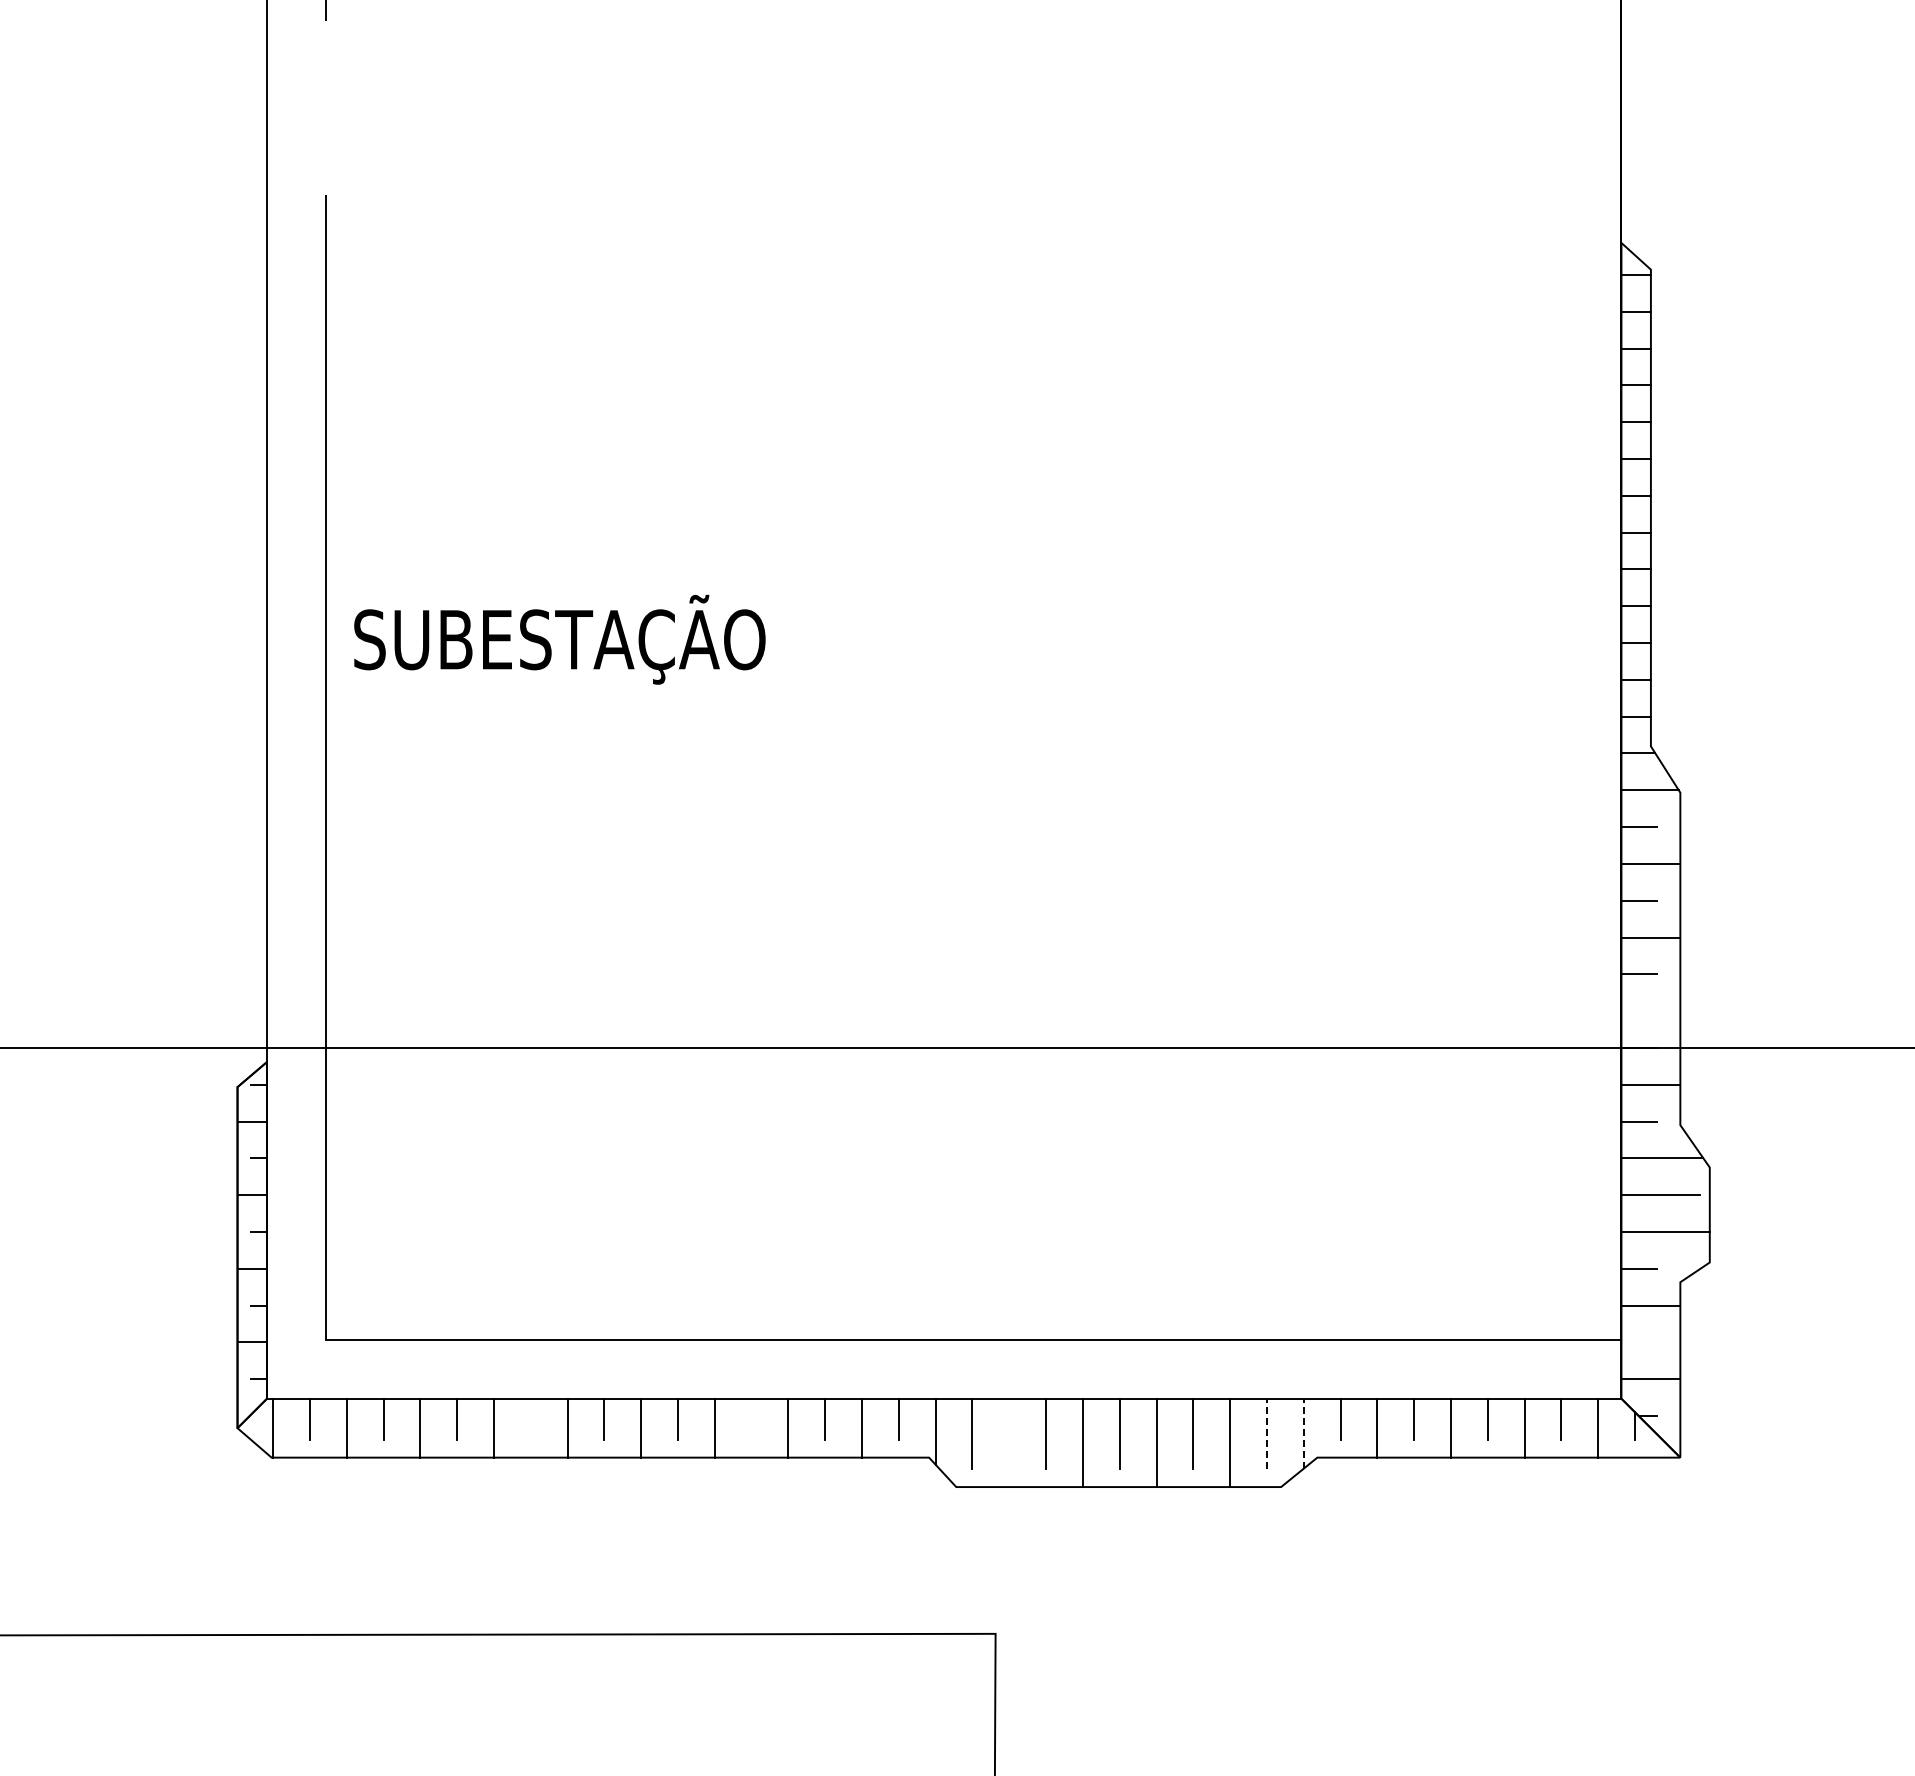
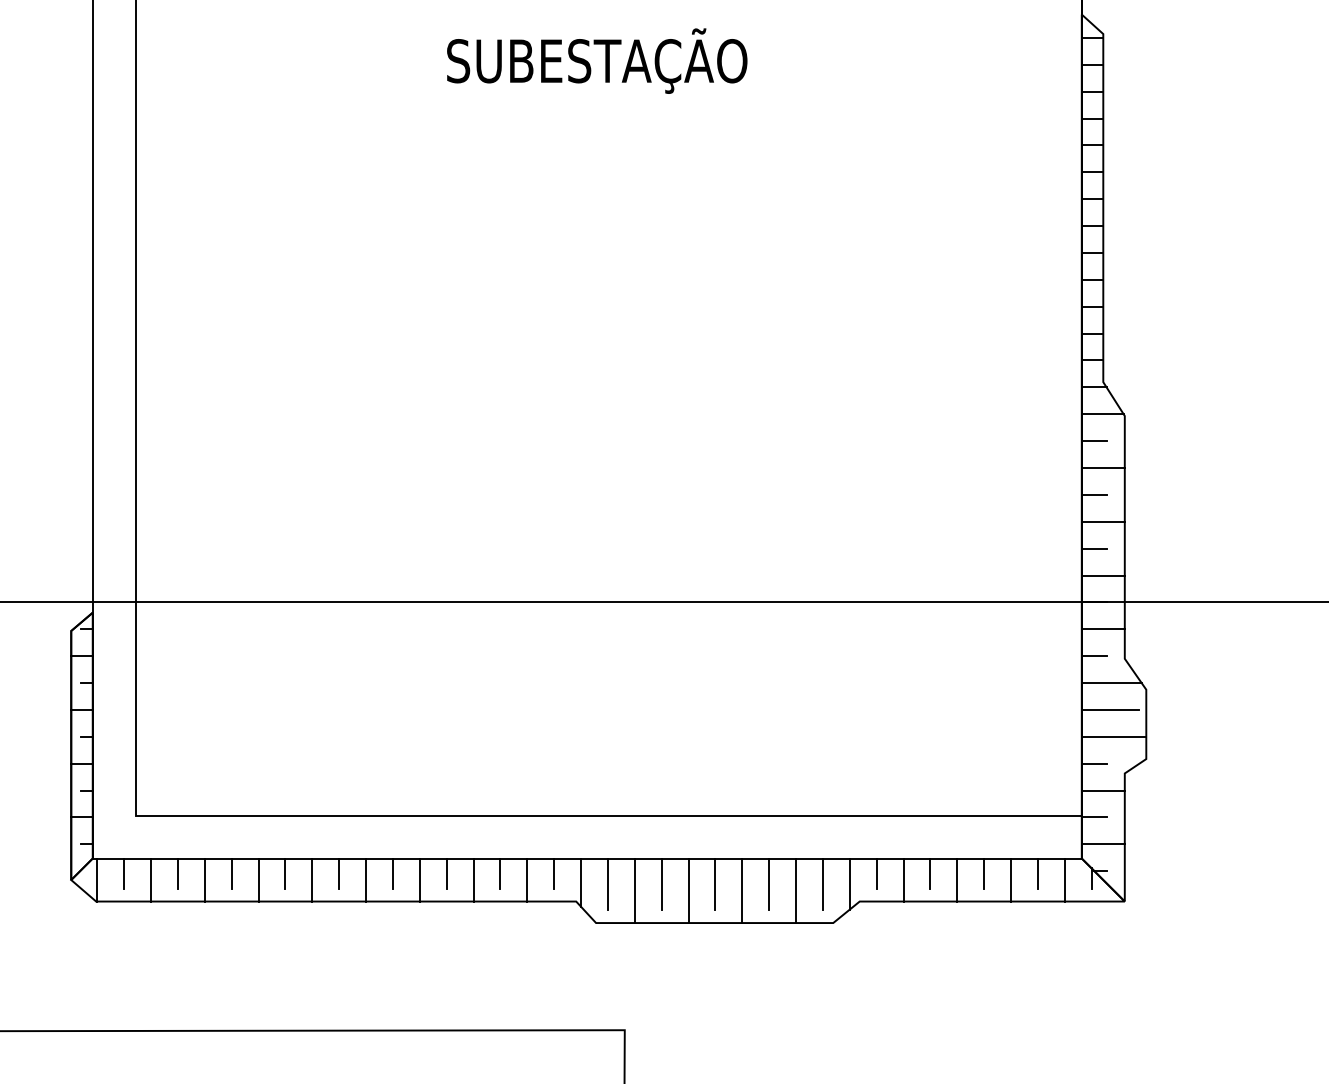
text: (559, 639) -> (596, 60), moved
line: (1650, 1011) -> (1102, 575), added
line: (1638, 1342) -> (1094, 817), added
line: (530, 1419) -> (285, 873), added
line: (751, 1419) -> (446, 873), added
line: (1266, 1433) -> (822, 883), dashed -> solid
line: (1303, 1433) -> (849, 883), dashed -> solid
line: (1009, 1442) -> (634, 890), added

